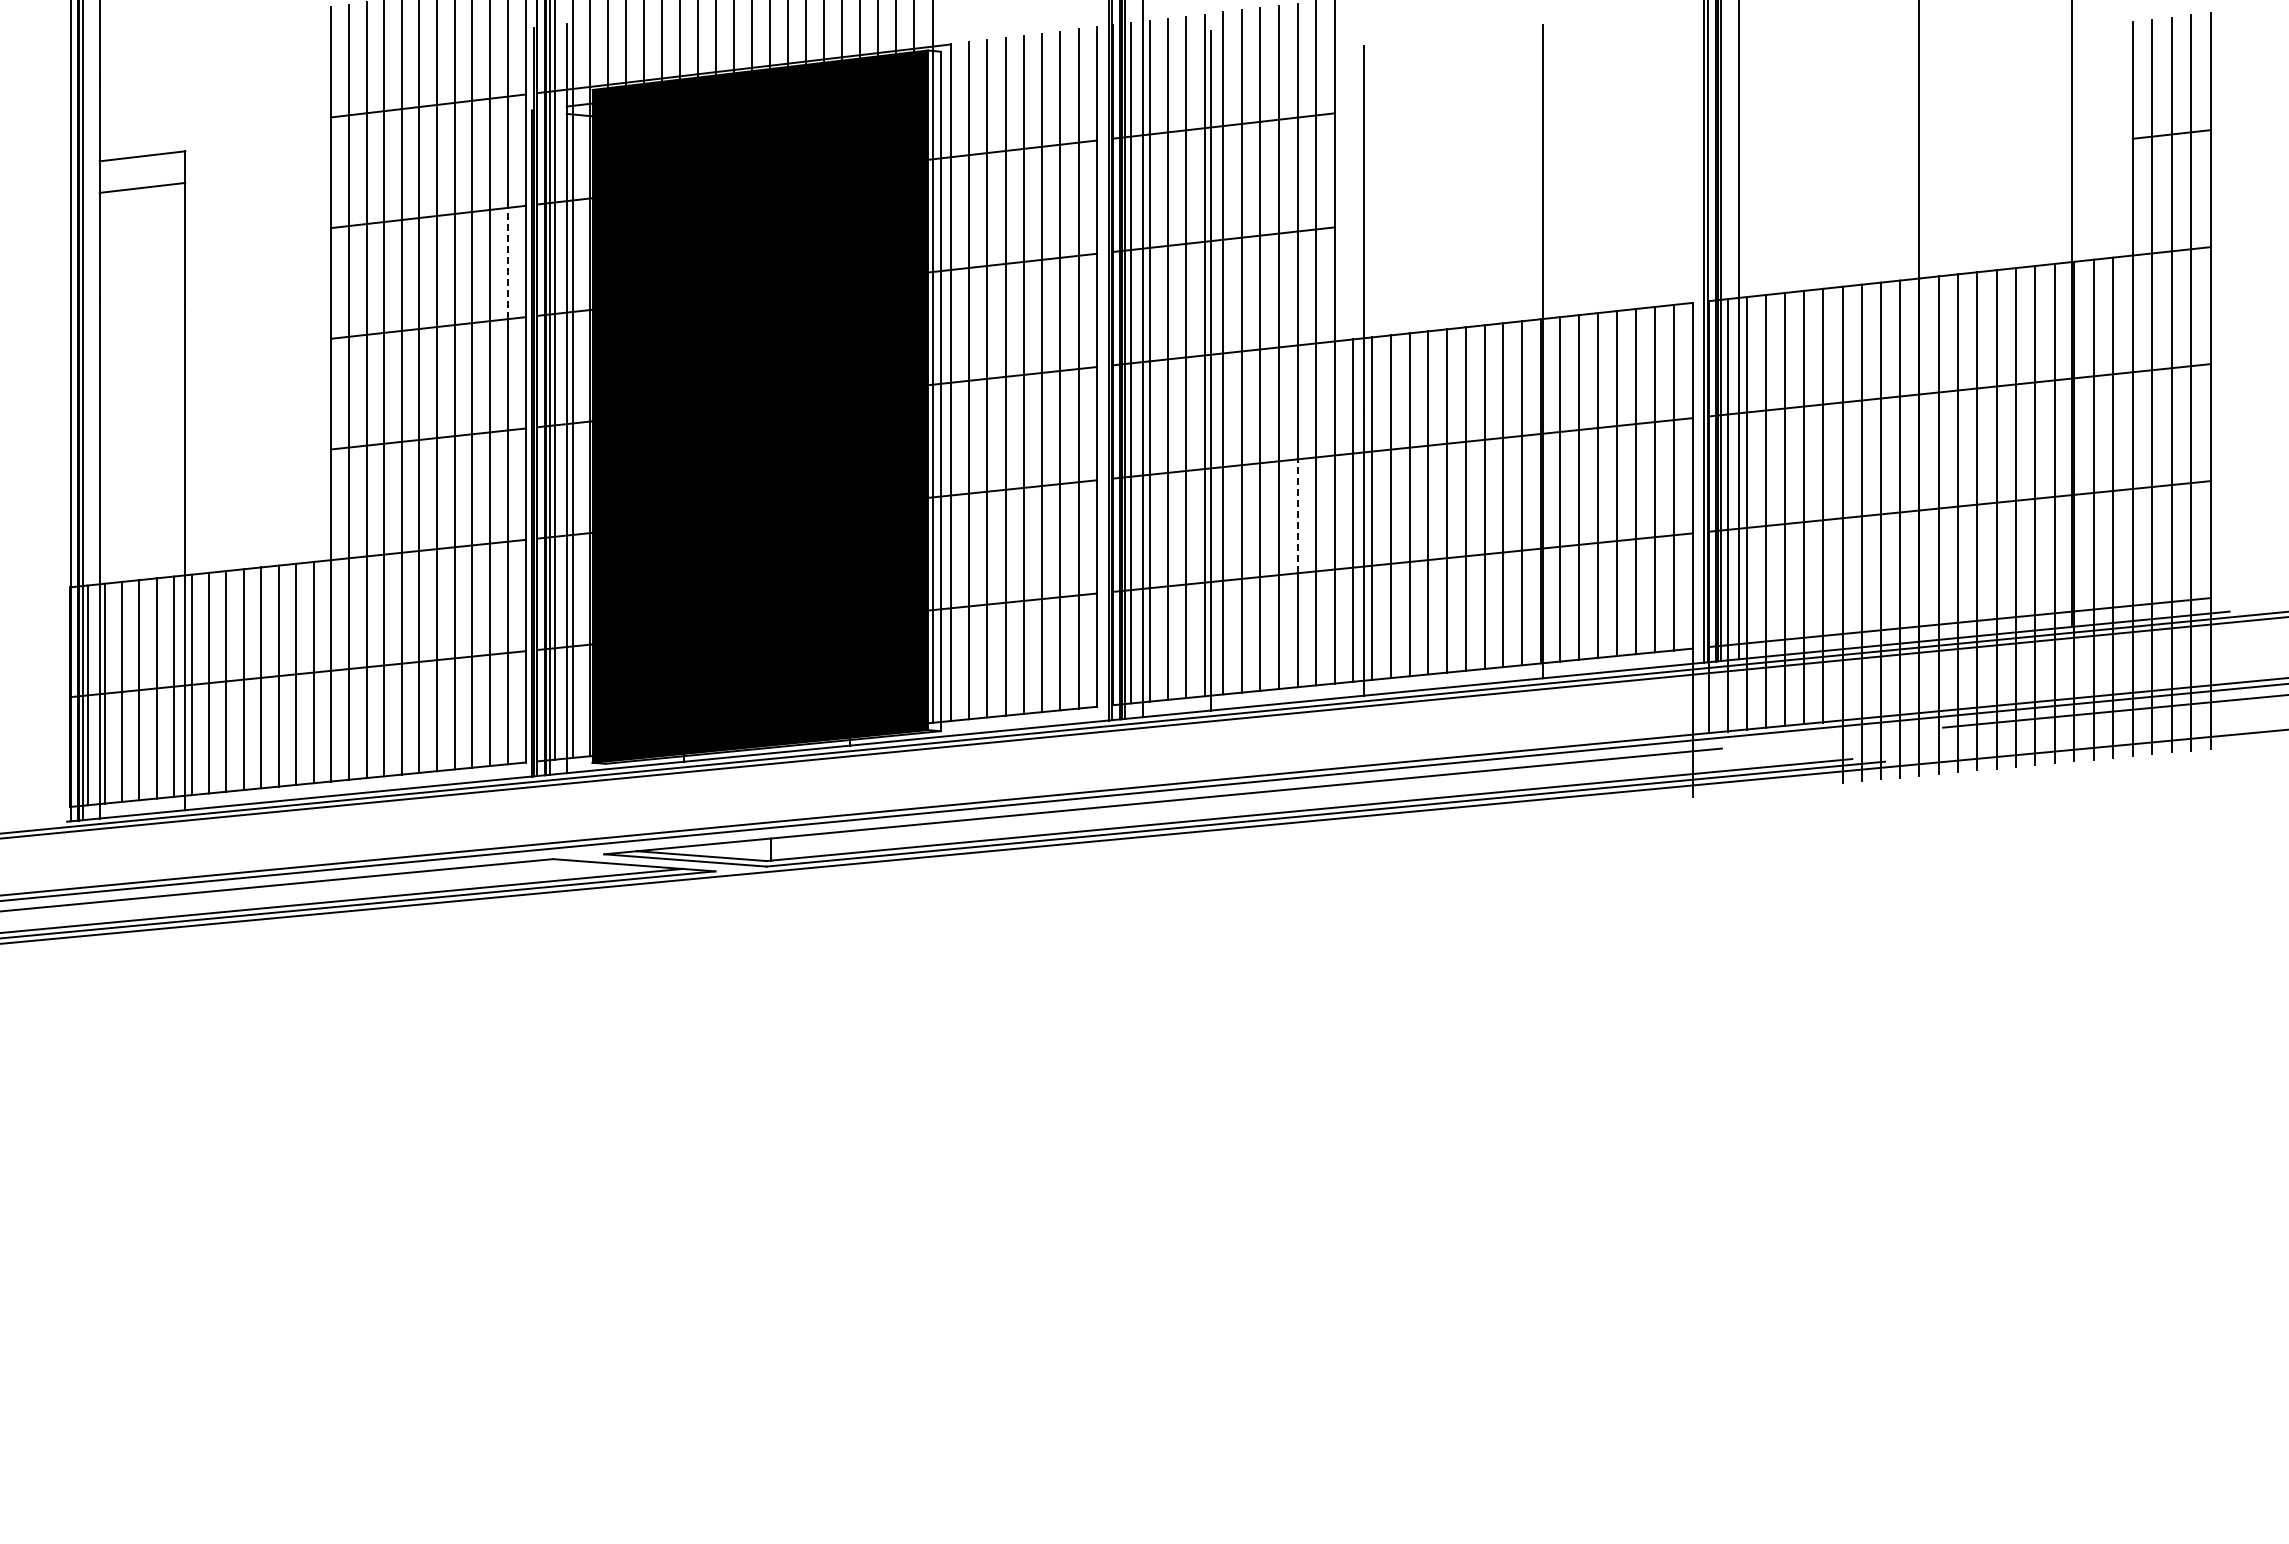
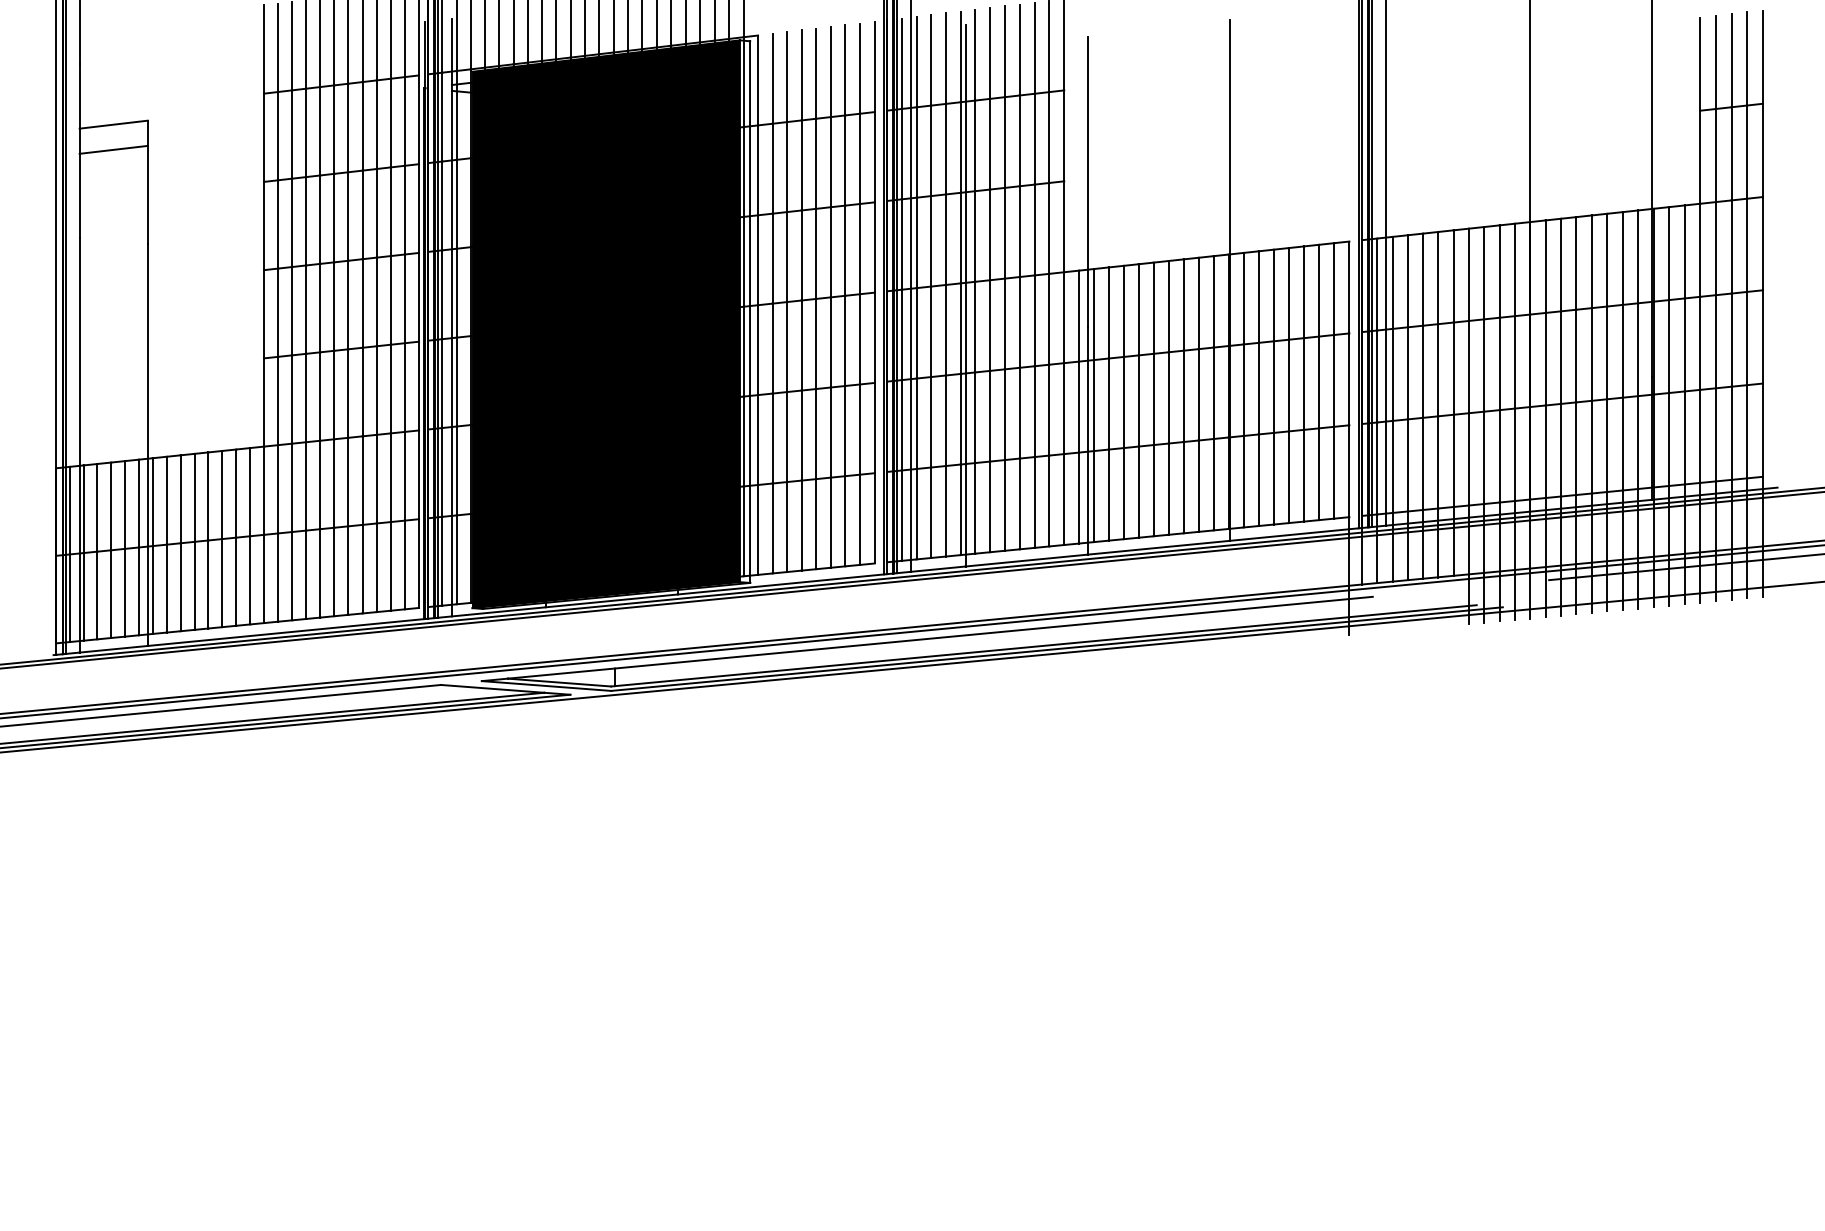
line: (507, 263) -> (404, 210), dashed -> solid
line: (1297, 516) -> (1034, 411), dashed -> solid

